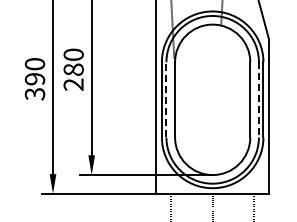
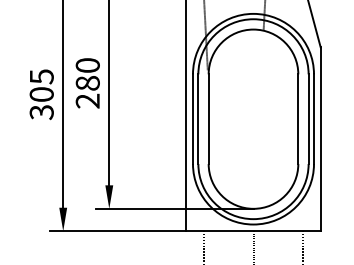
text: (34, 71) -> (41, 85), 390 -> 305
line: (166, 99) -> (198, 118), dashed -> solid
line: (258, 99) -> (308, 118), dashed -> solid

